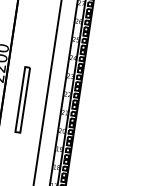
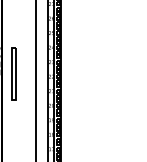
part: (21, 98) -> (13, 73), moved

